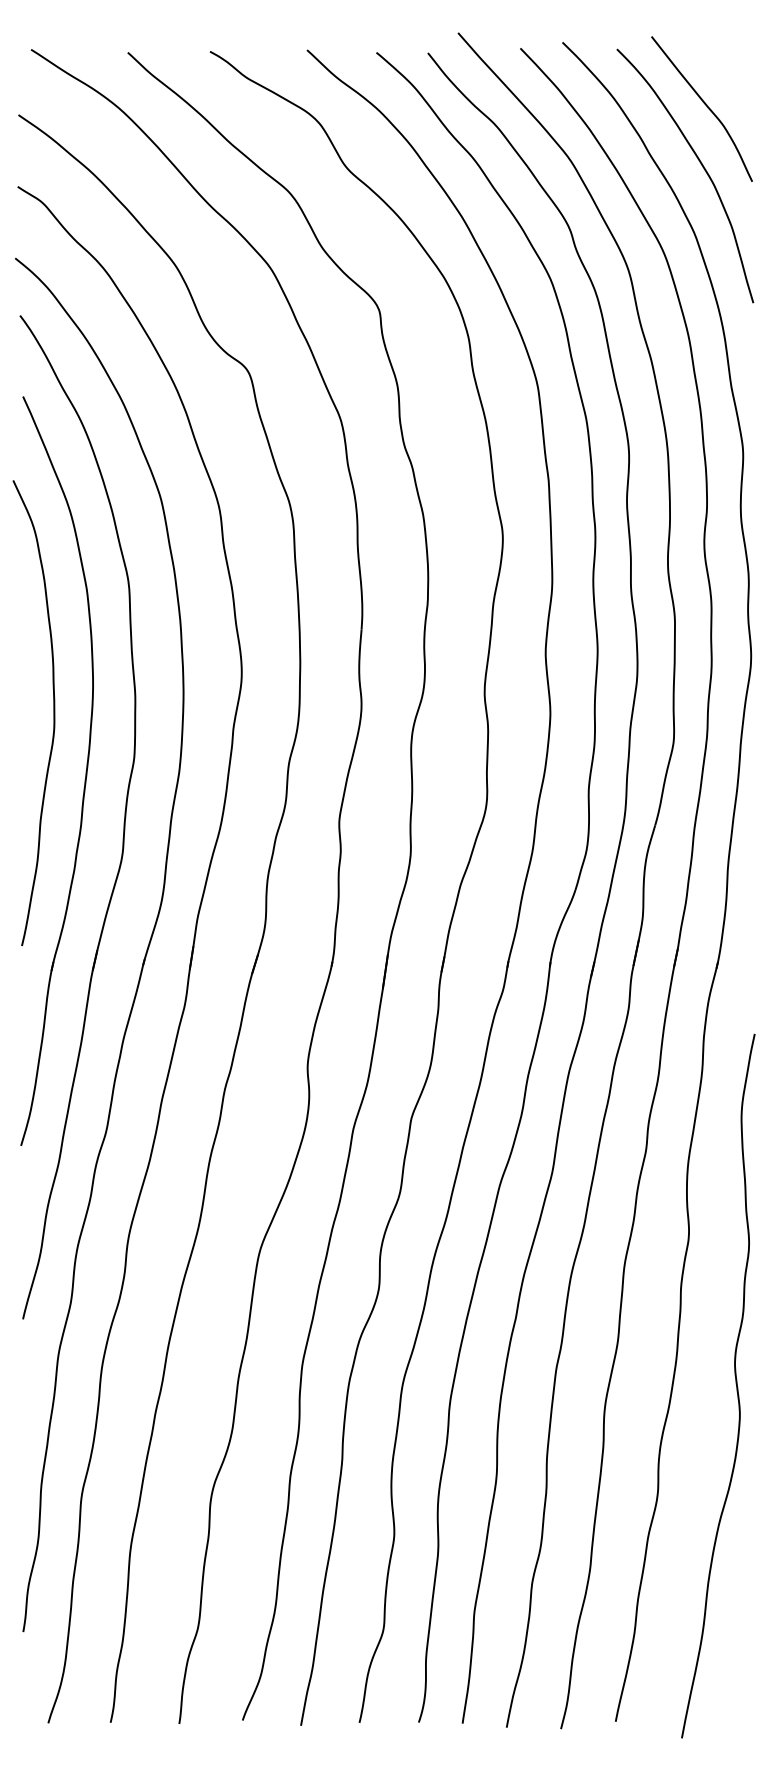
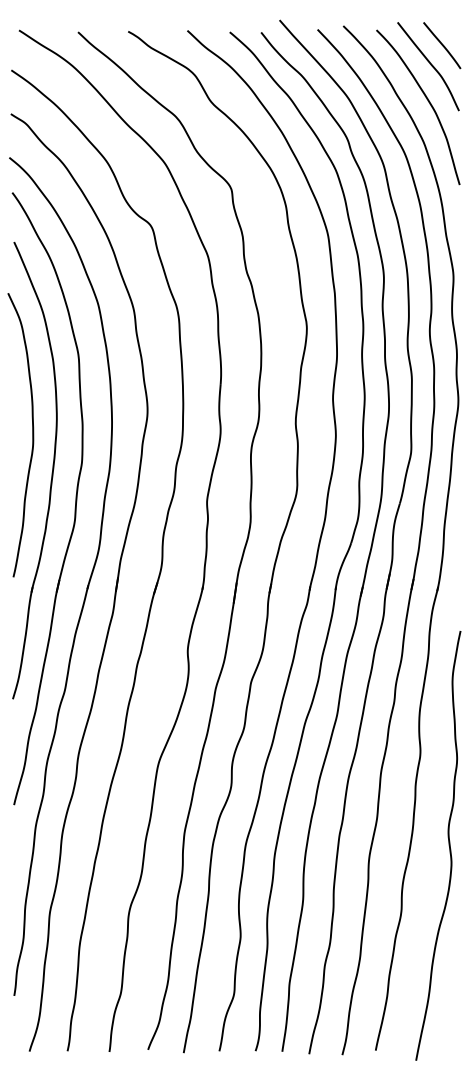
line: (725, 74) -> (442, 45), added

